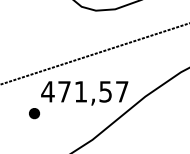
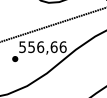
text: (84, 92) -> (42, 47), 471,57 -> 556,66

